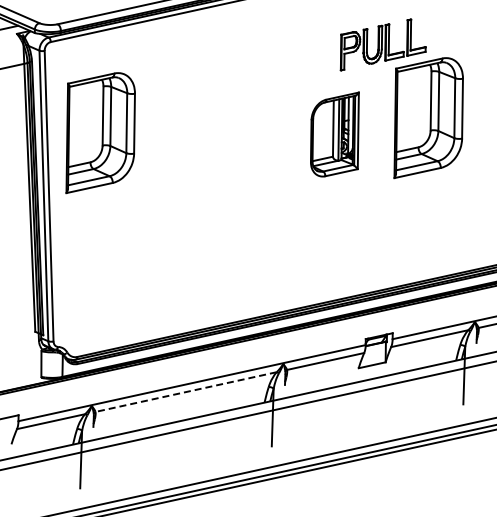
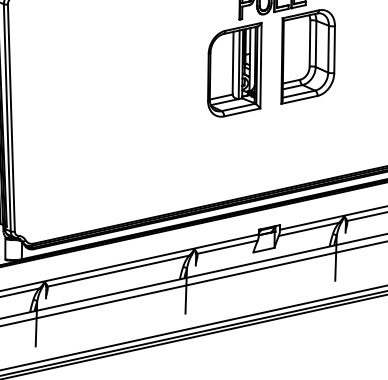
part: (100, 133) -> (51, 68), removed
part: (334, 134) -> (234, 69), size x1.43
line: (186, 392) -> (118, 271), dashed -> solid

